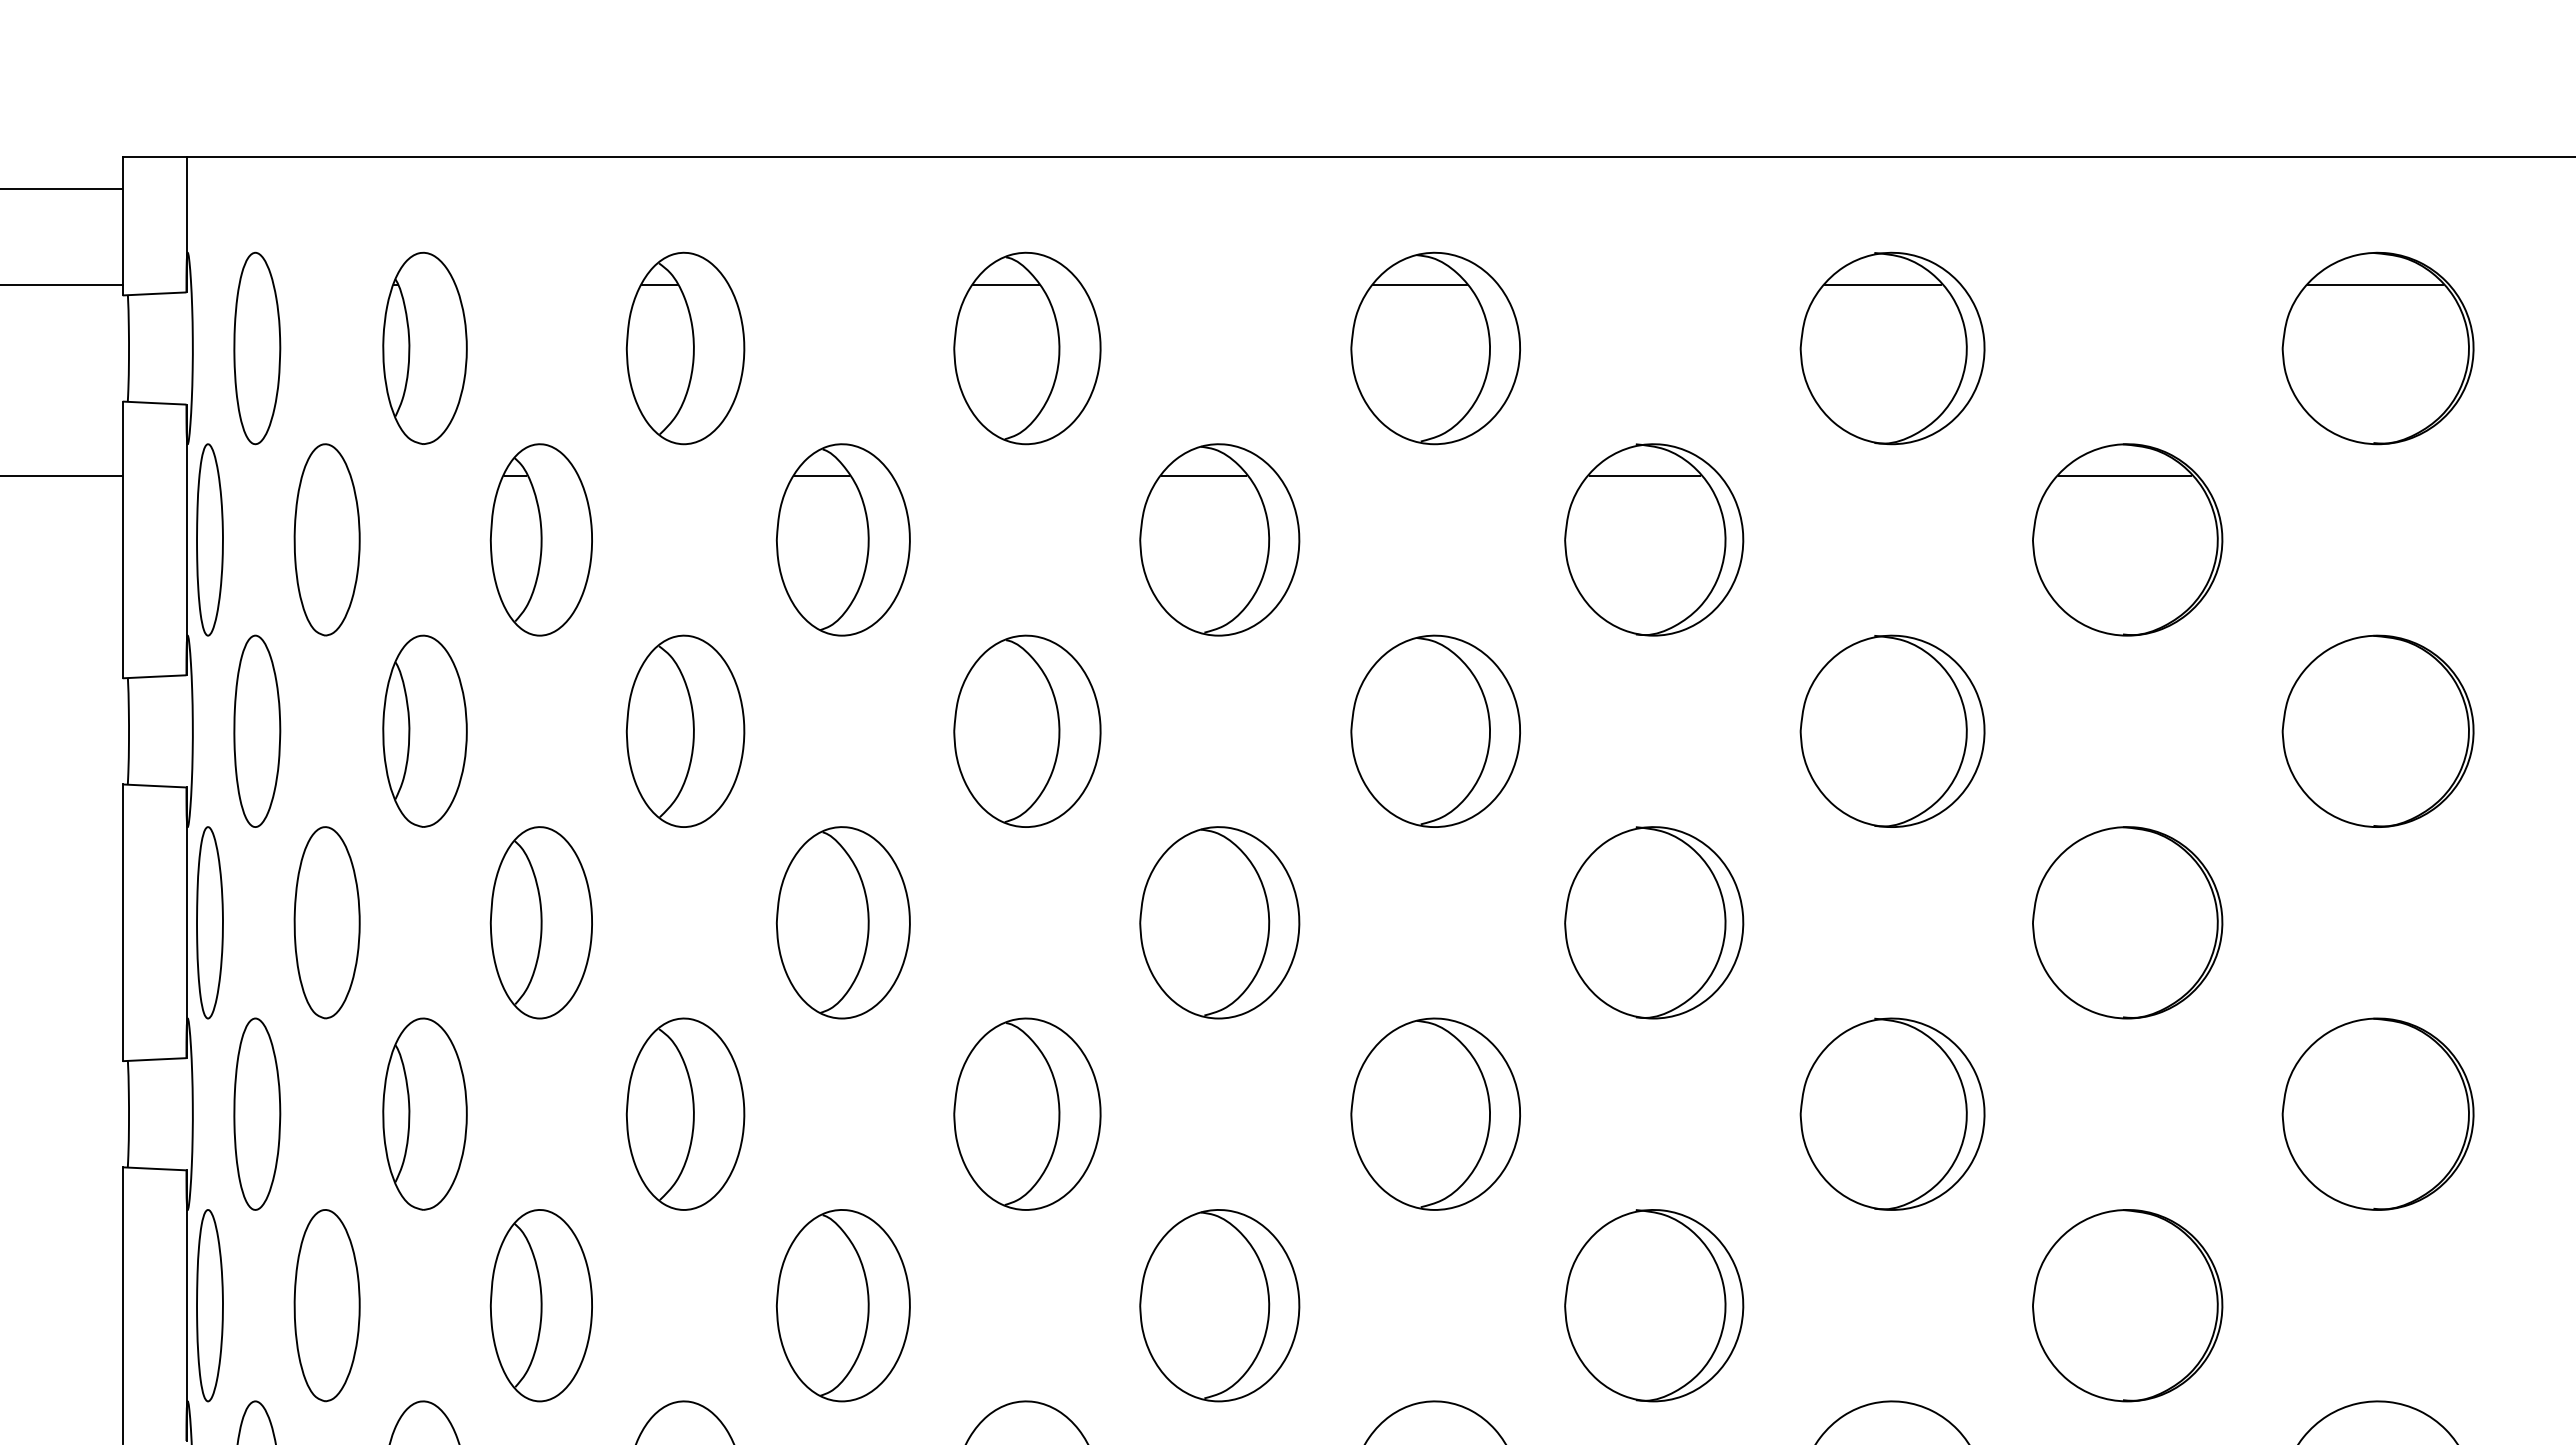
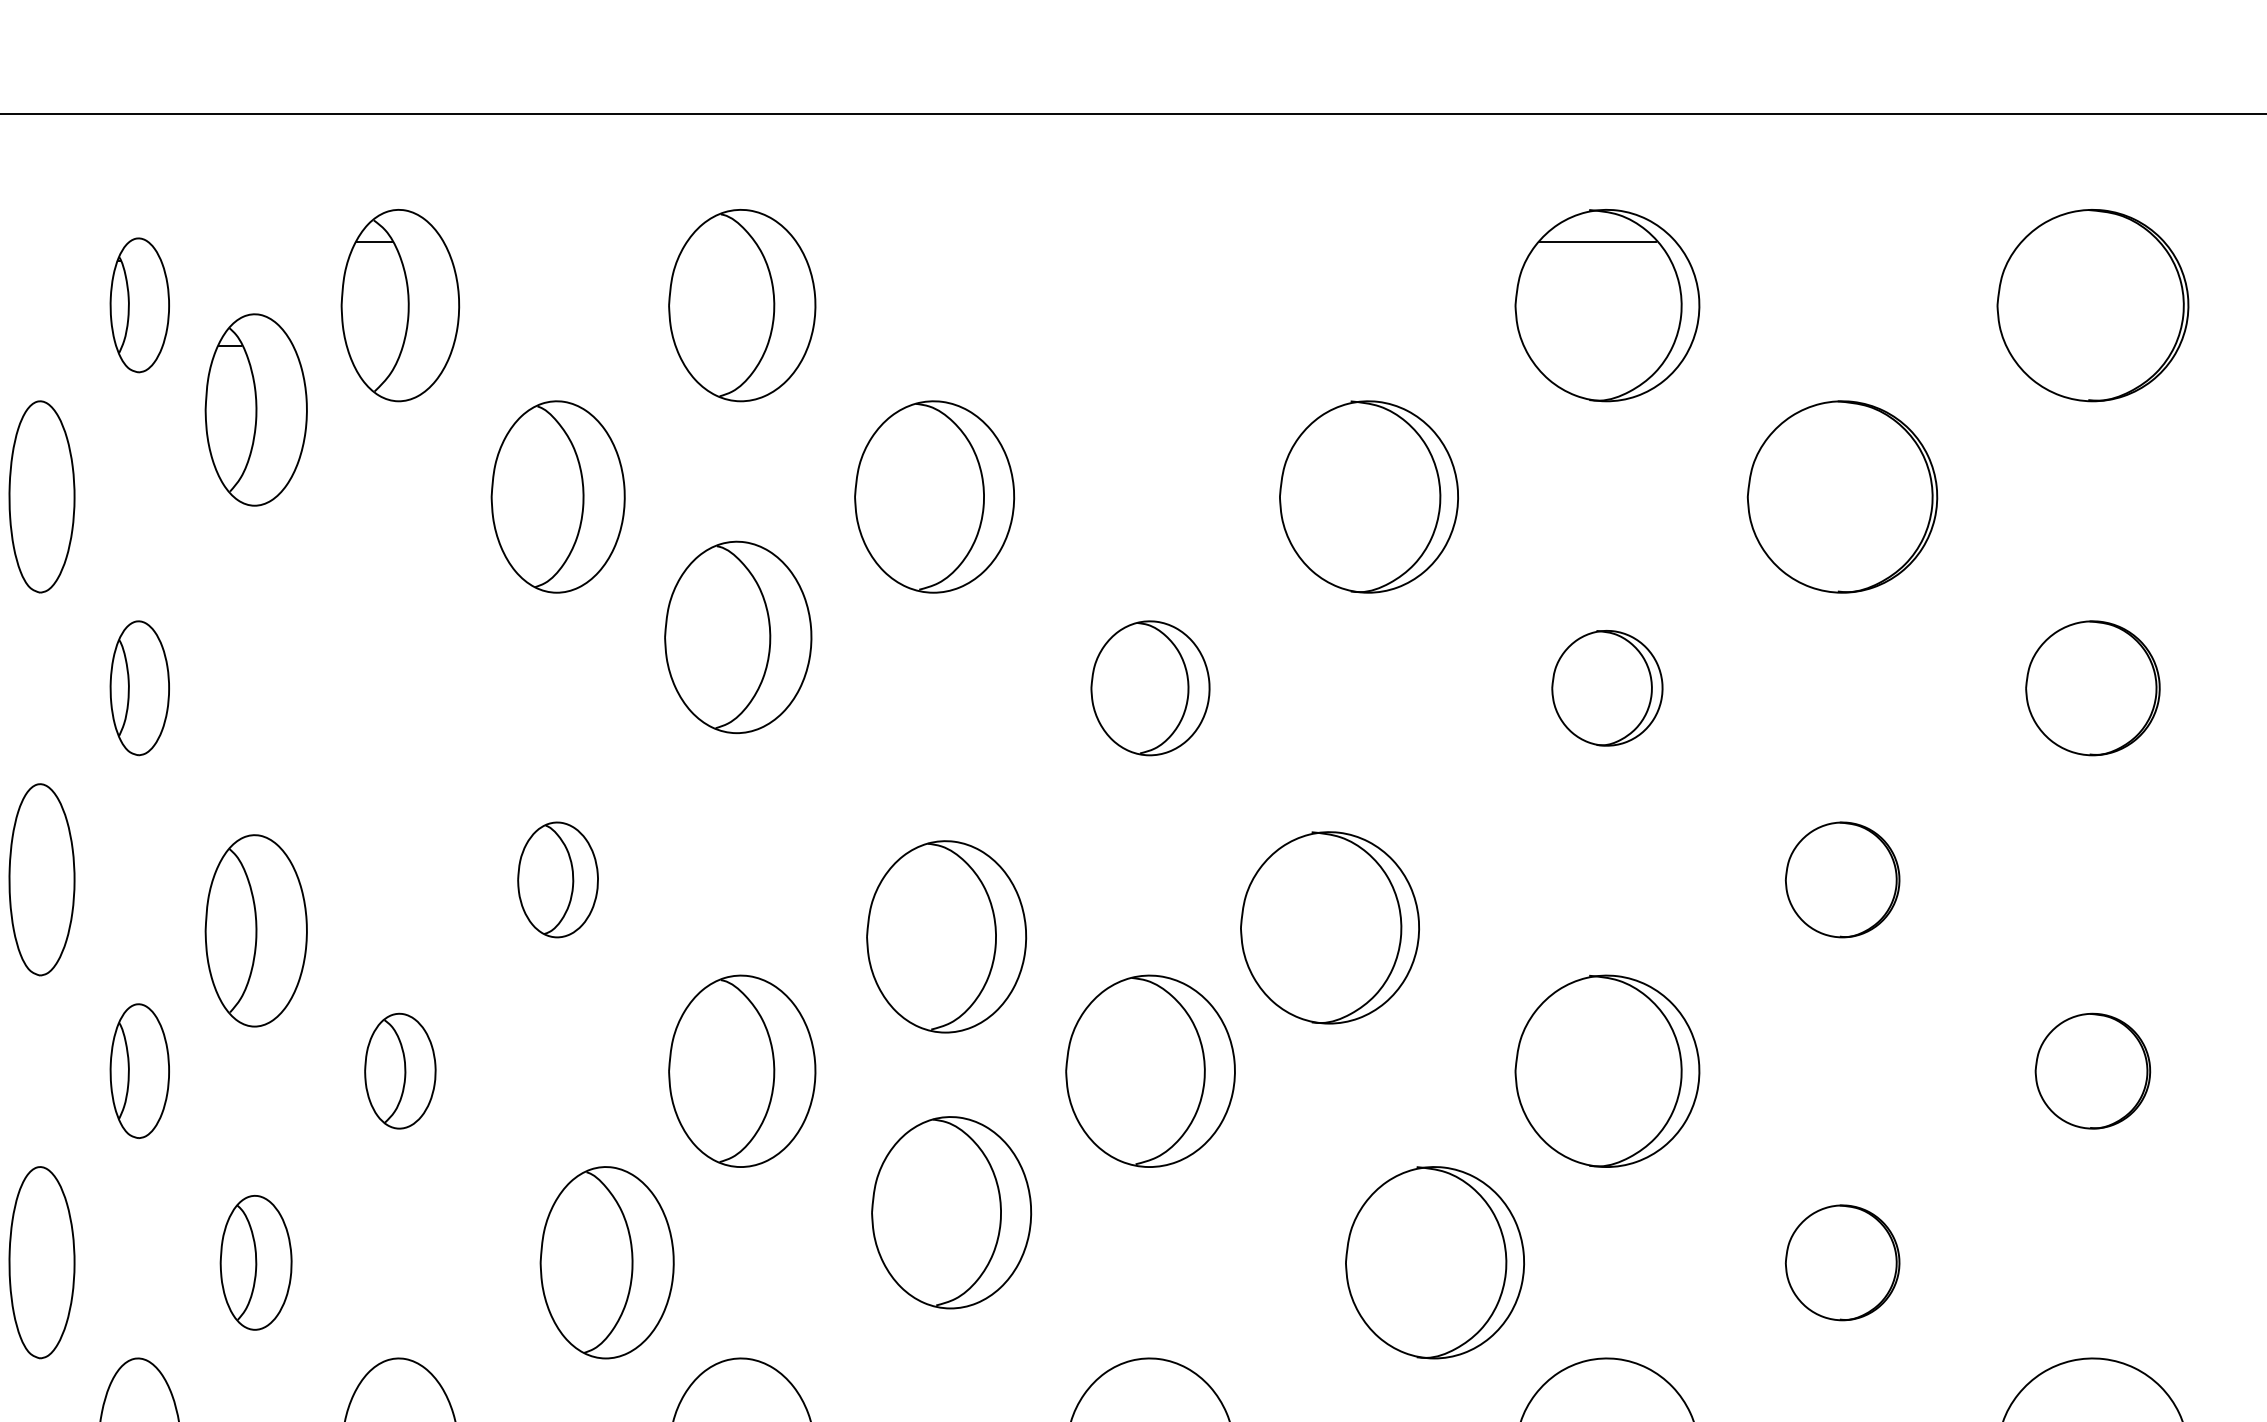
line: (1005, 284) -> (720, 241), removed
line: (2375, 284) -> (2090, 241), removed
part: (424, 347) -> (139, 304), size x0.7
part: (1435, 348) -> (1150, 305), removed
line: (821, 476) -> (536, 433), removed
line: (1203, 476) -> (918, 433), removed
line: (1644, 476) -> (1359, 433), removed
line: (2124, 476) -> (1839, 433), removed
part: (540, 539) -> (255, 409), moved
part: (424, 730) -> (139, 687), size x0.7
part: (685, 730) -> (400, 687), removed
part: (1027, 730) -> (738, 636), moved
part: (1435, 730) -> (1150, 687), size x0.7
part: (1892, 730) -> (1607, 687), size x0.6
part: (2377, 730) -> (2092, 687), size x0.7
part: (540, 922) -> (255, 930), moved
part: (842, 922) -> (557, 879), size x0.6
part: (1219, 922) -> (946, 936), moved
part: (1654, 922) -> (1330, 927), moved
part: (2127, 922) -> (1842, 879), size x0.6
part: (424, 1113) -> (139, 1070), size x0.7
part: (685, 1113) -> (400, 1070), size x0.6
part: (2377, 1113) -> (2092, 1070), size x0.6
part: (540, 1305) -> (255, 1262), size x0.7
part: (842, 1305) -> (606, 1262), moved
part: (1219, 1305) -> (951, 1212), moved
part: (1654, 1305) -> (1435, 1262), moved
part: (2127, 1305) -> (1842, 1262), size x0.6

